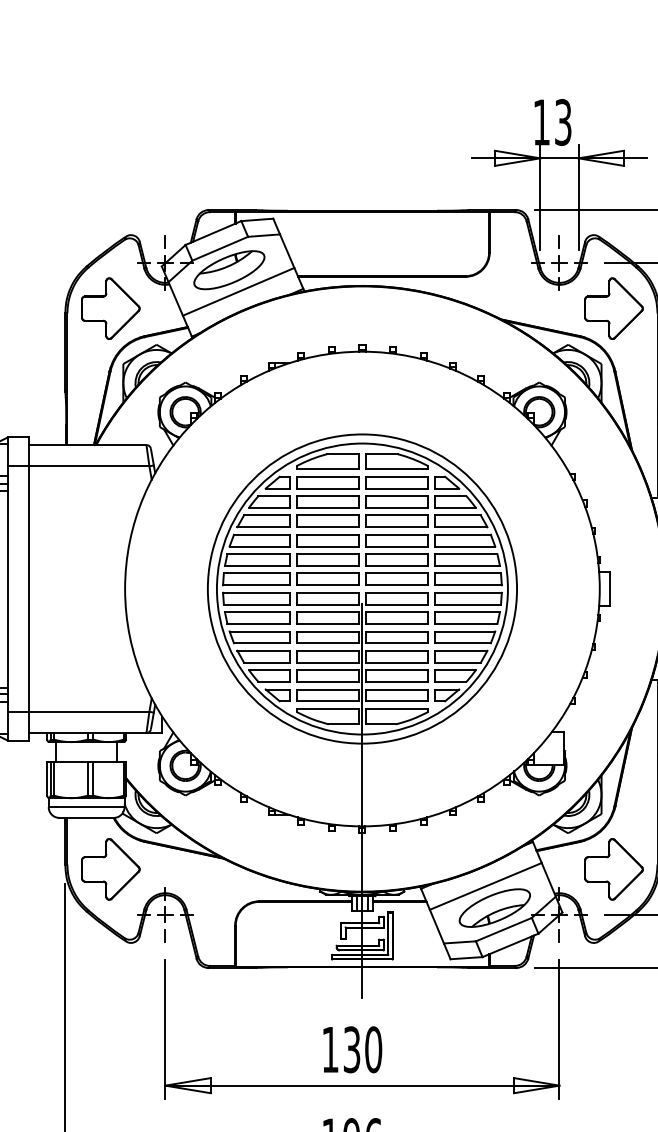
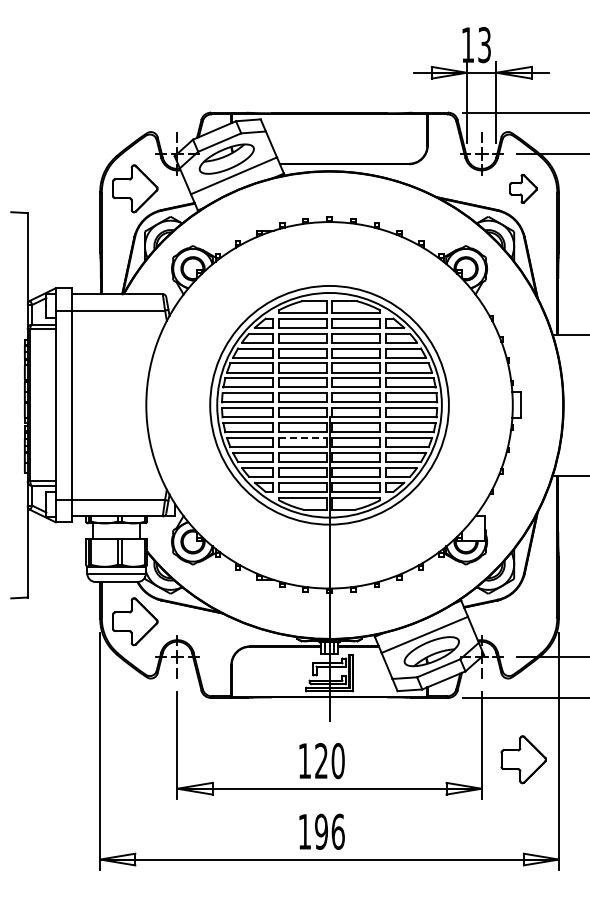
part: (613, 308) -> (523, 188), size x0.6
line: (327, 632) -> (302, 438), solid -> dashed
part: (613, 869) -> (523, 759), moved
text: (352, 1050) -> (321, 761), 130 -> 120

